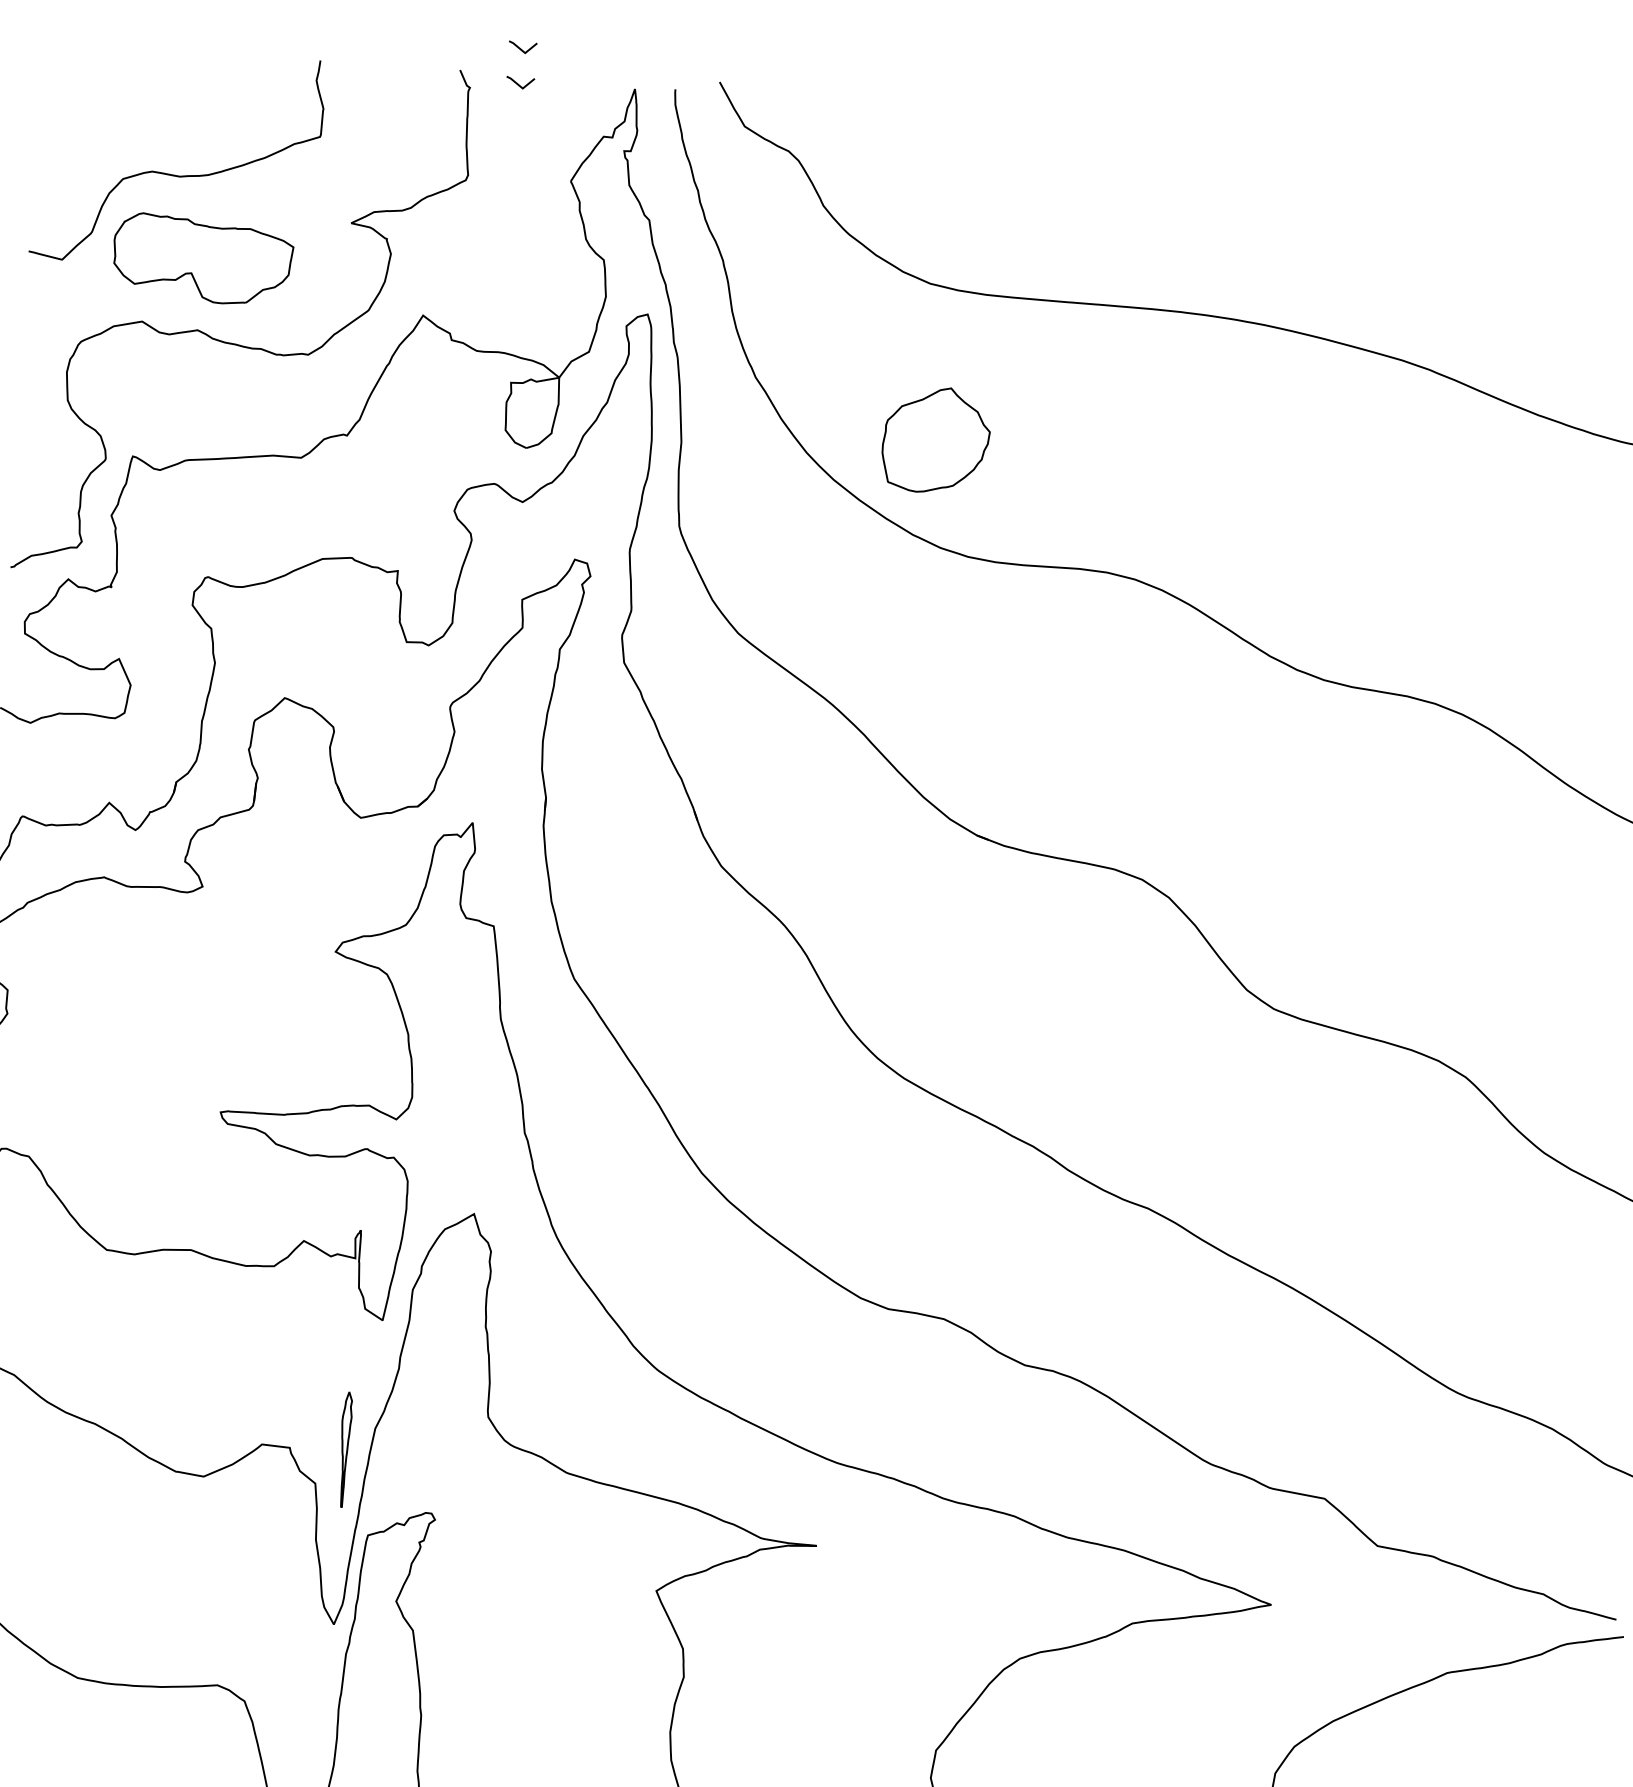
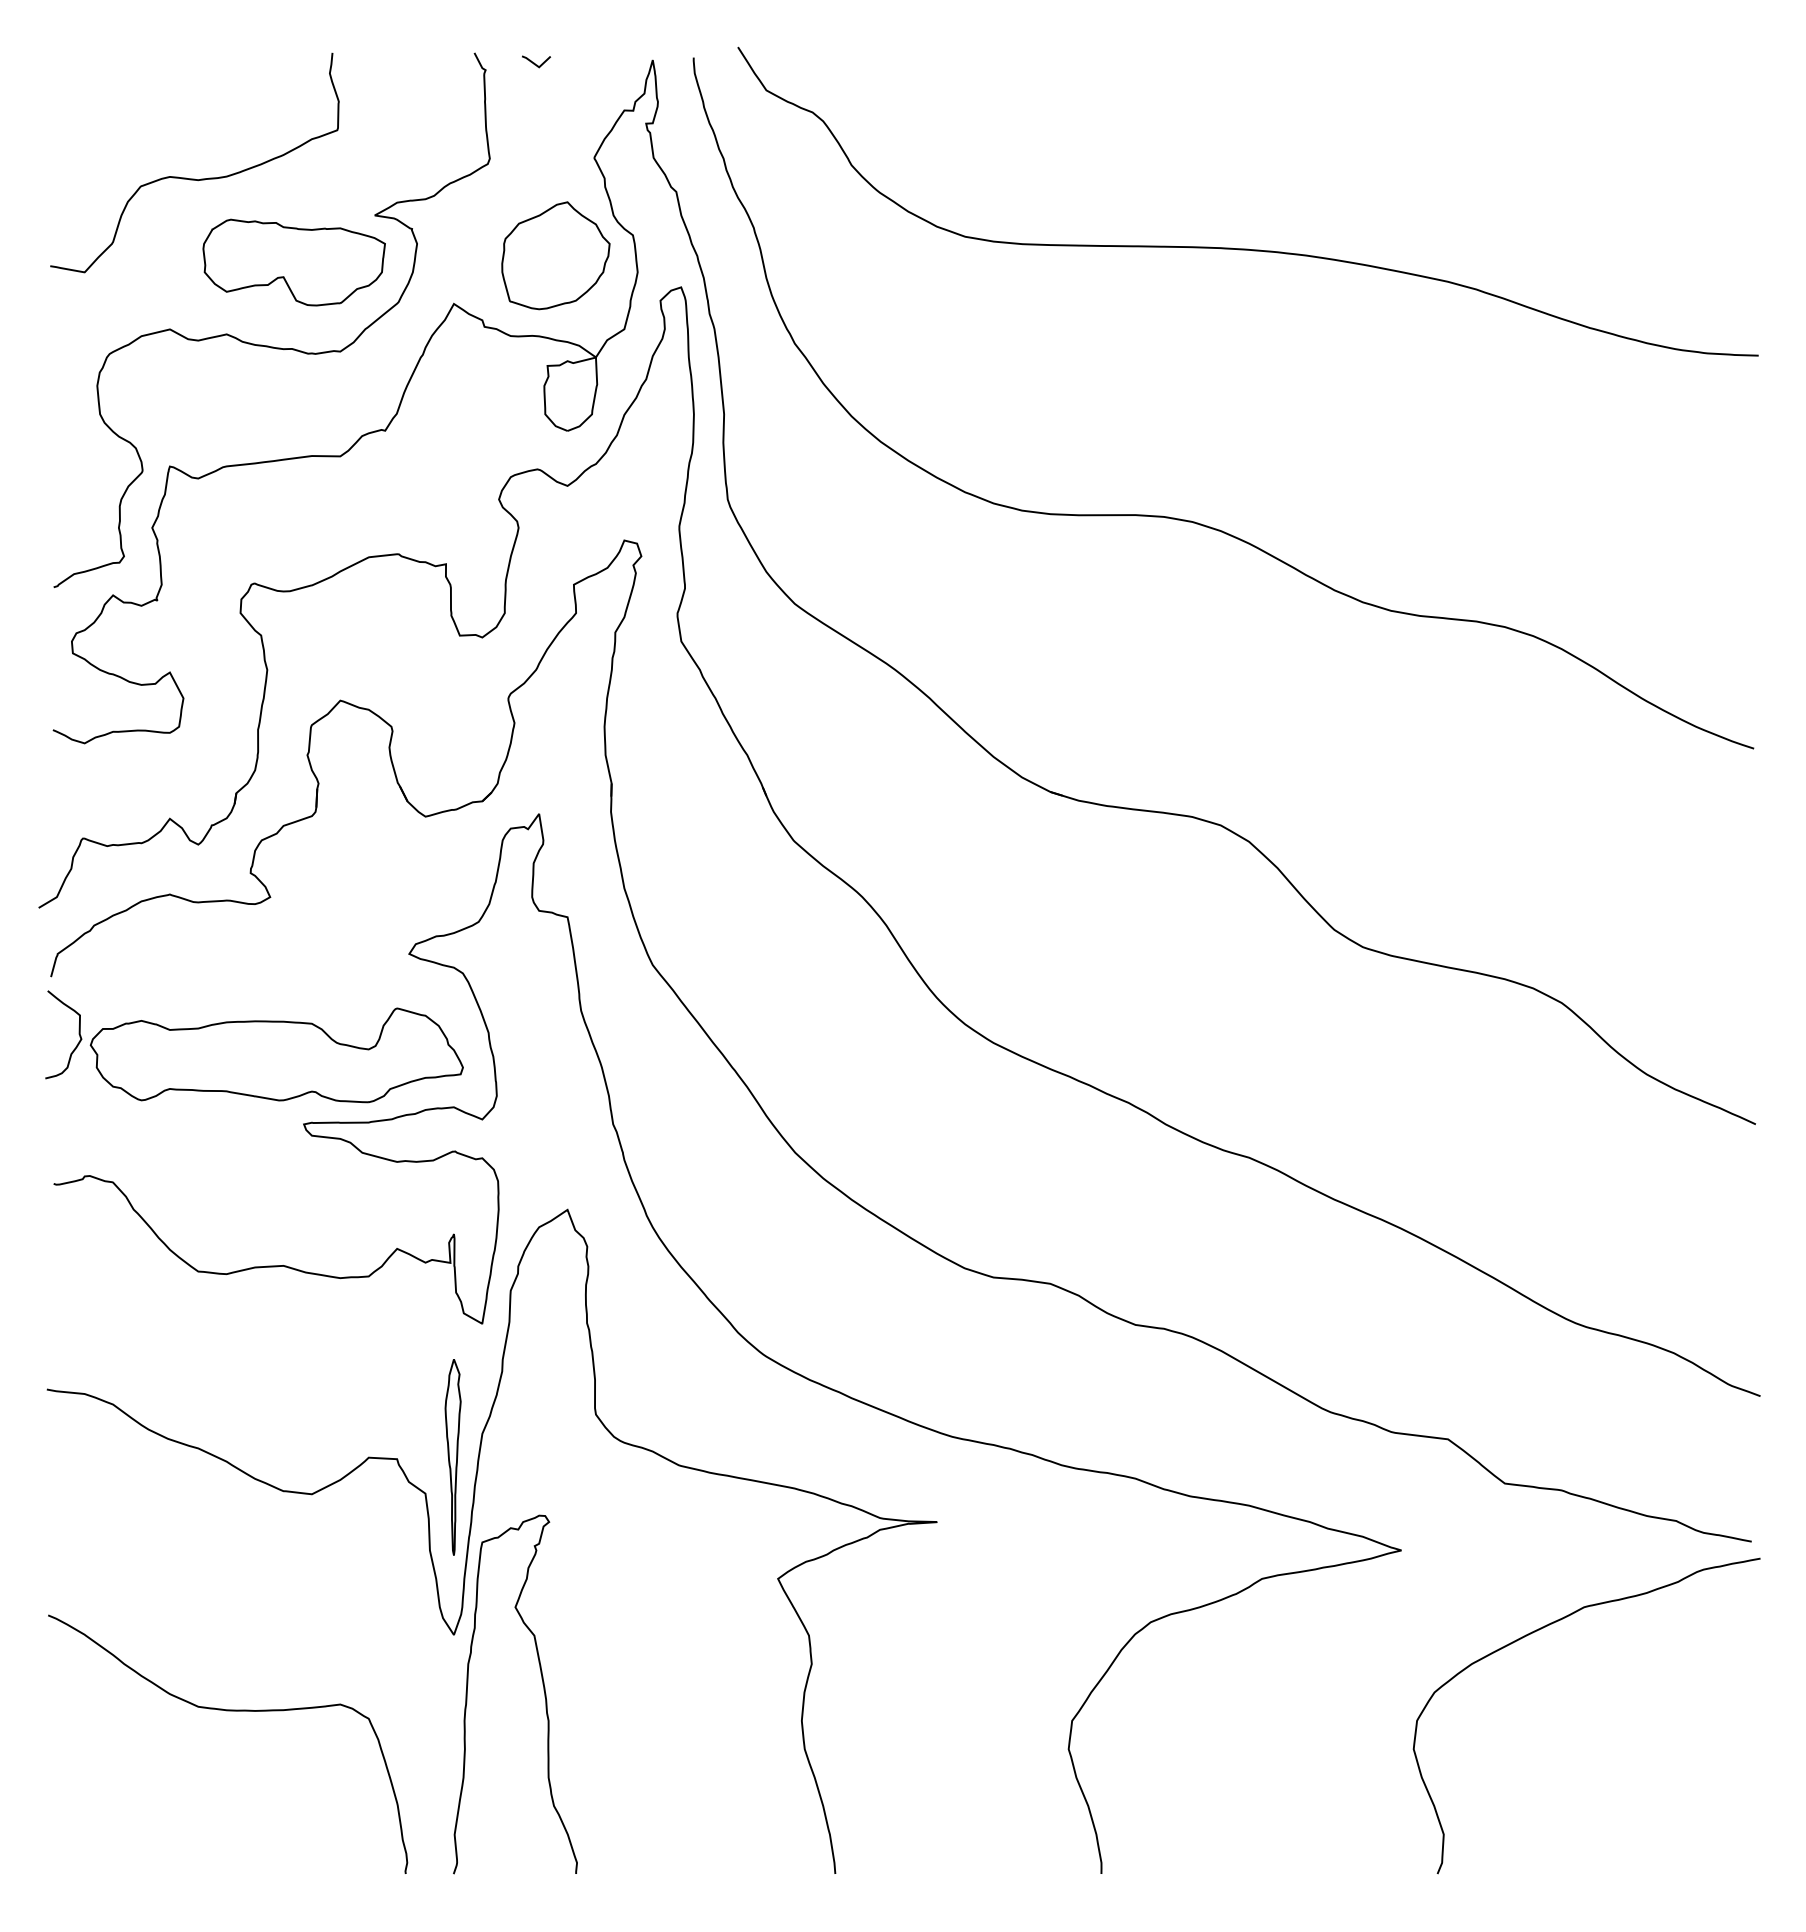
line: (520, 48) -> (534, 26), removed
part: (202, 259) -> (293, 262), moved
part: (935, 439) -> (555, 255), moved
part: (198, 1042) -> (276, 1055), added
part: (344, 1449) -> (452, 1457), size x1.67

